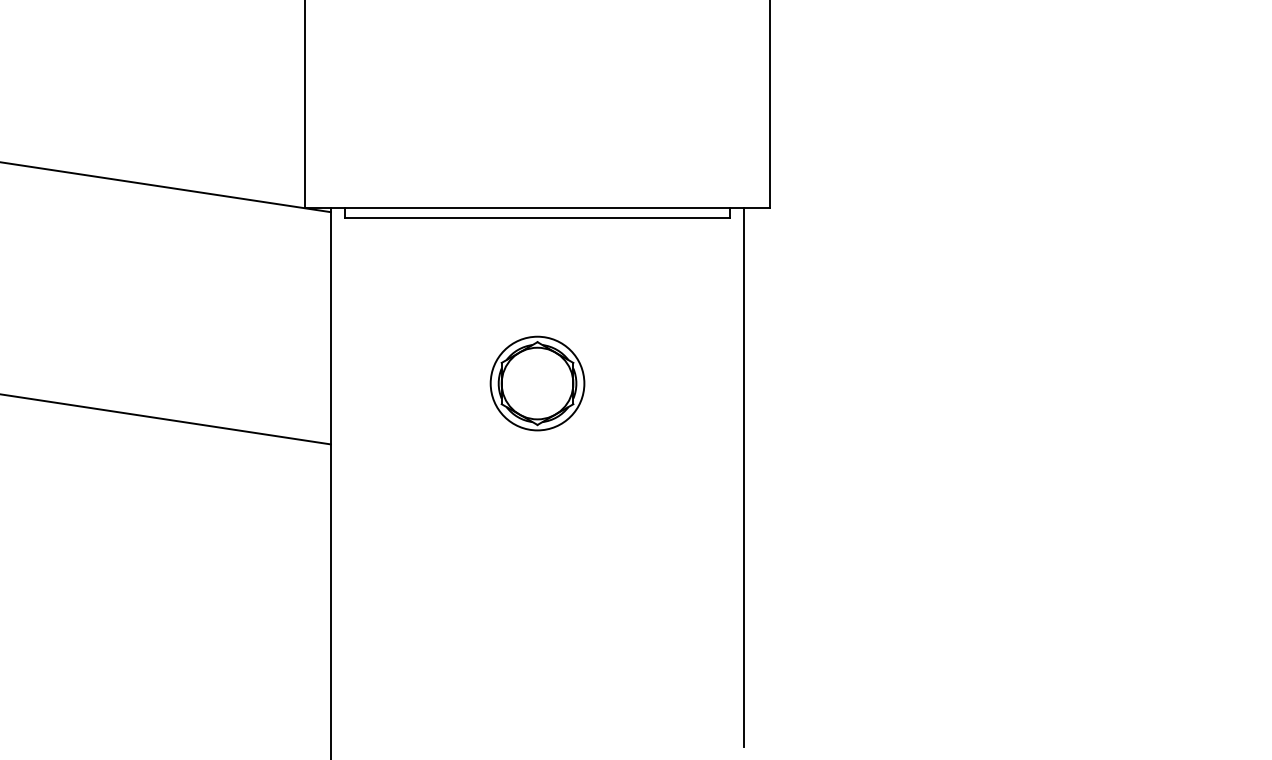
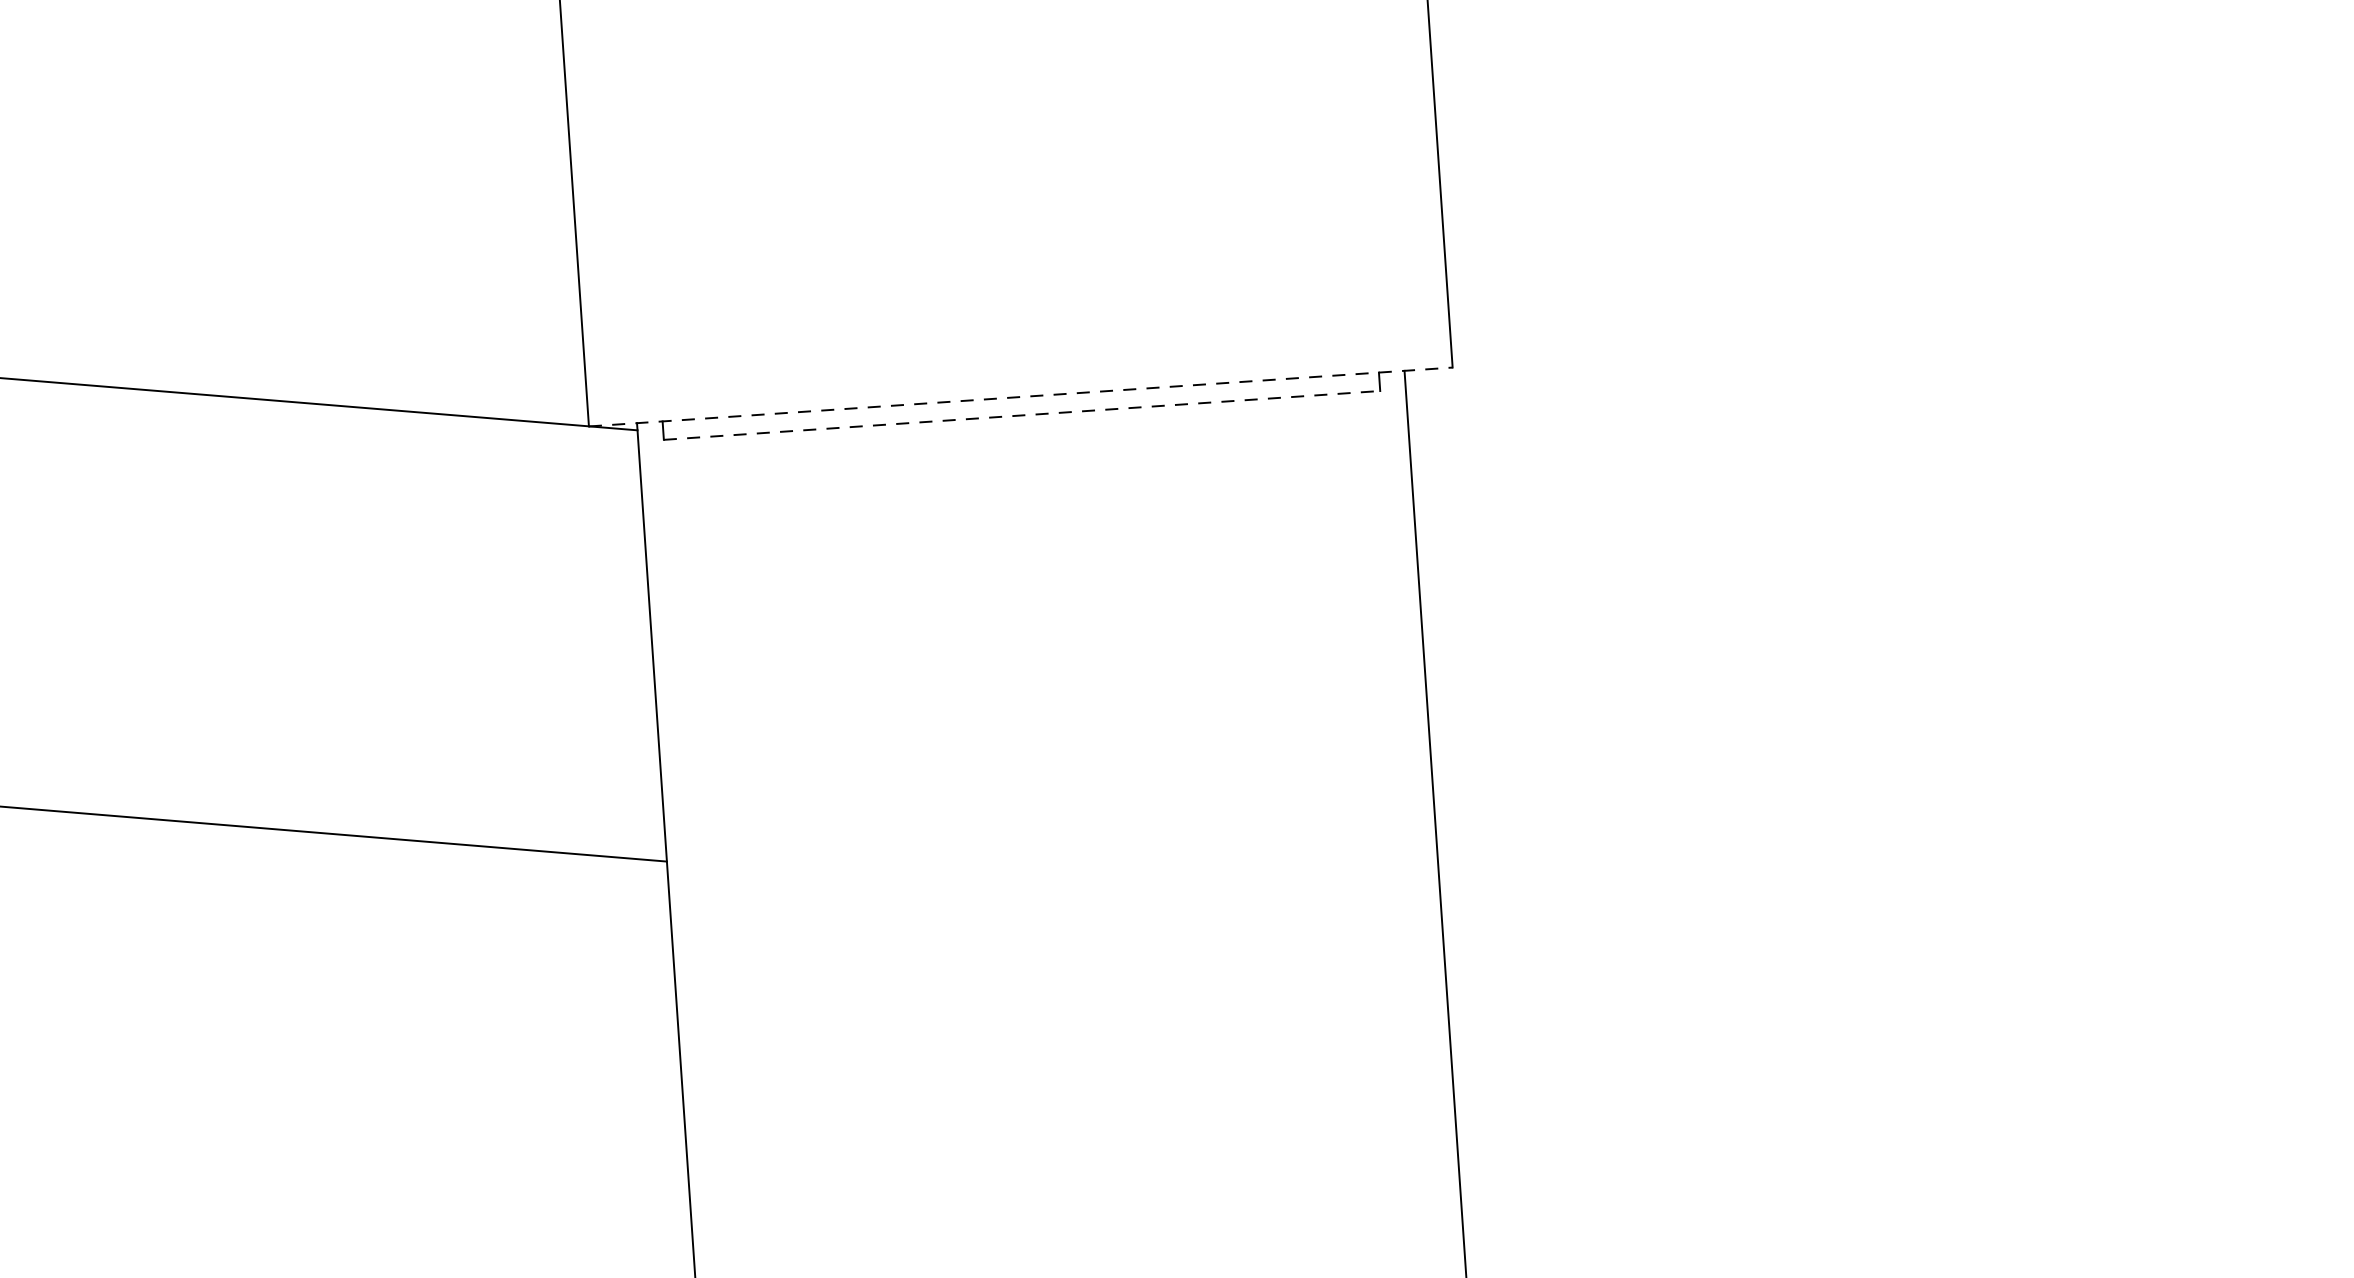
line: (537, 208) -> (1020, 397), solid -> dashed
line: (537, 218) -> (1021, 415), solid -> dashed
part: (537, 383) -> (1042, 722), removed

